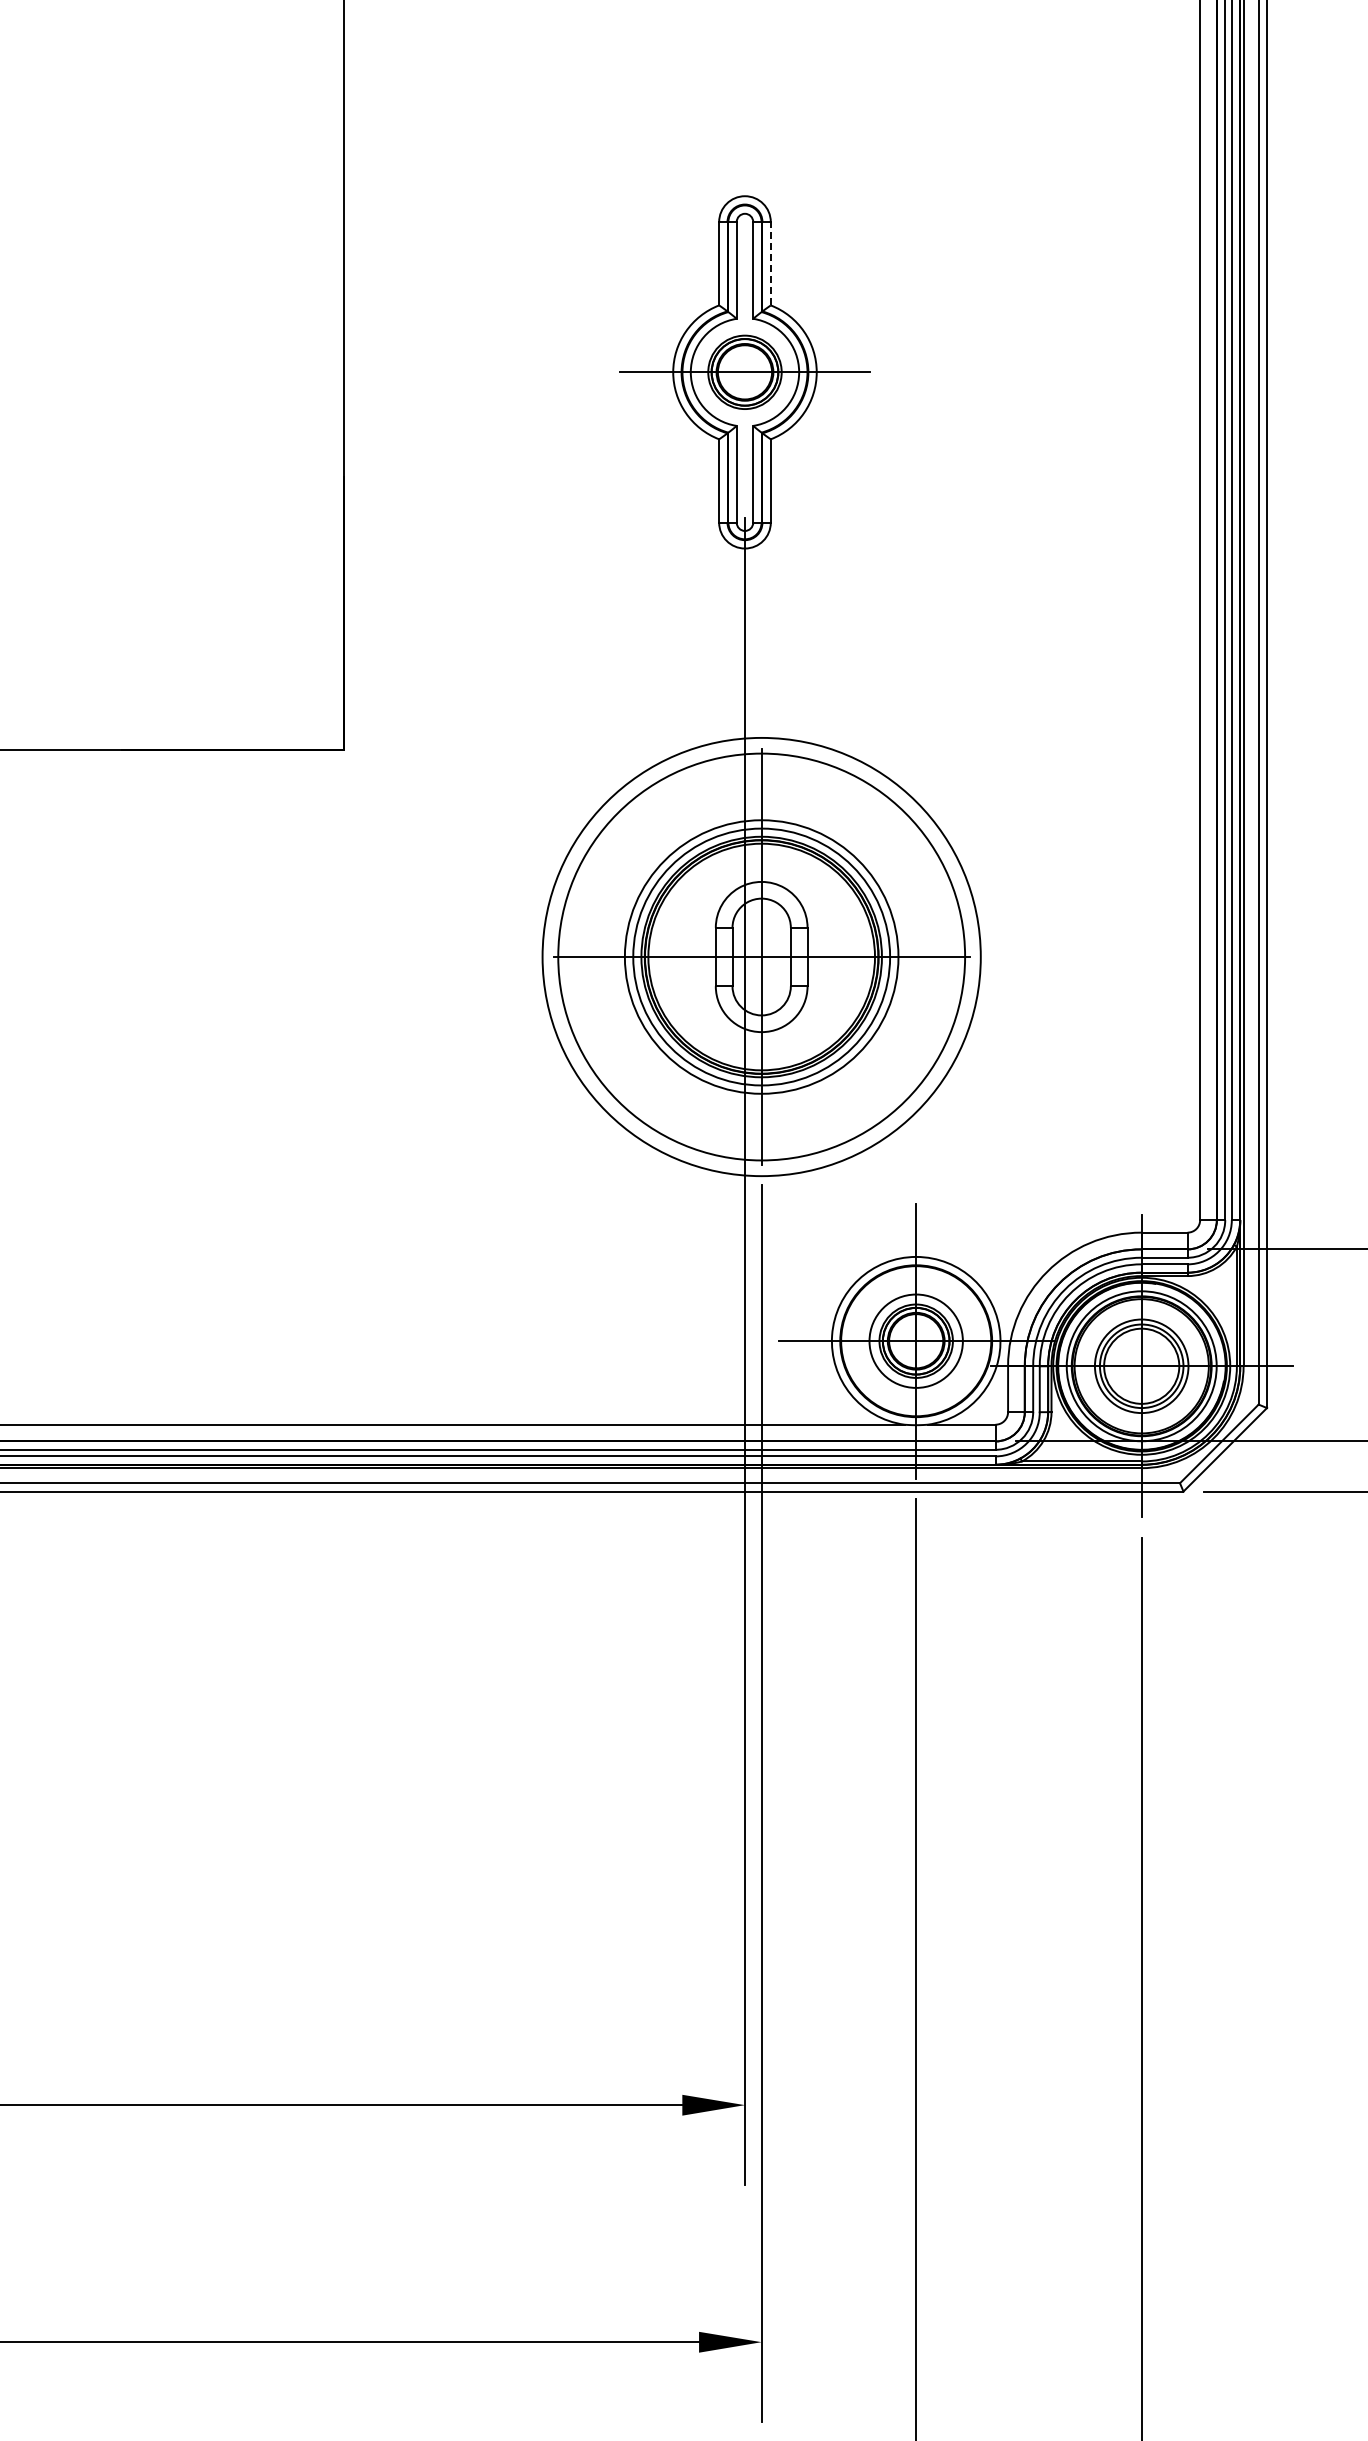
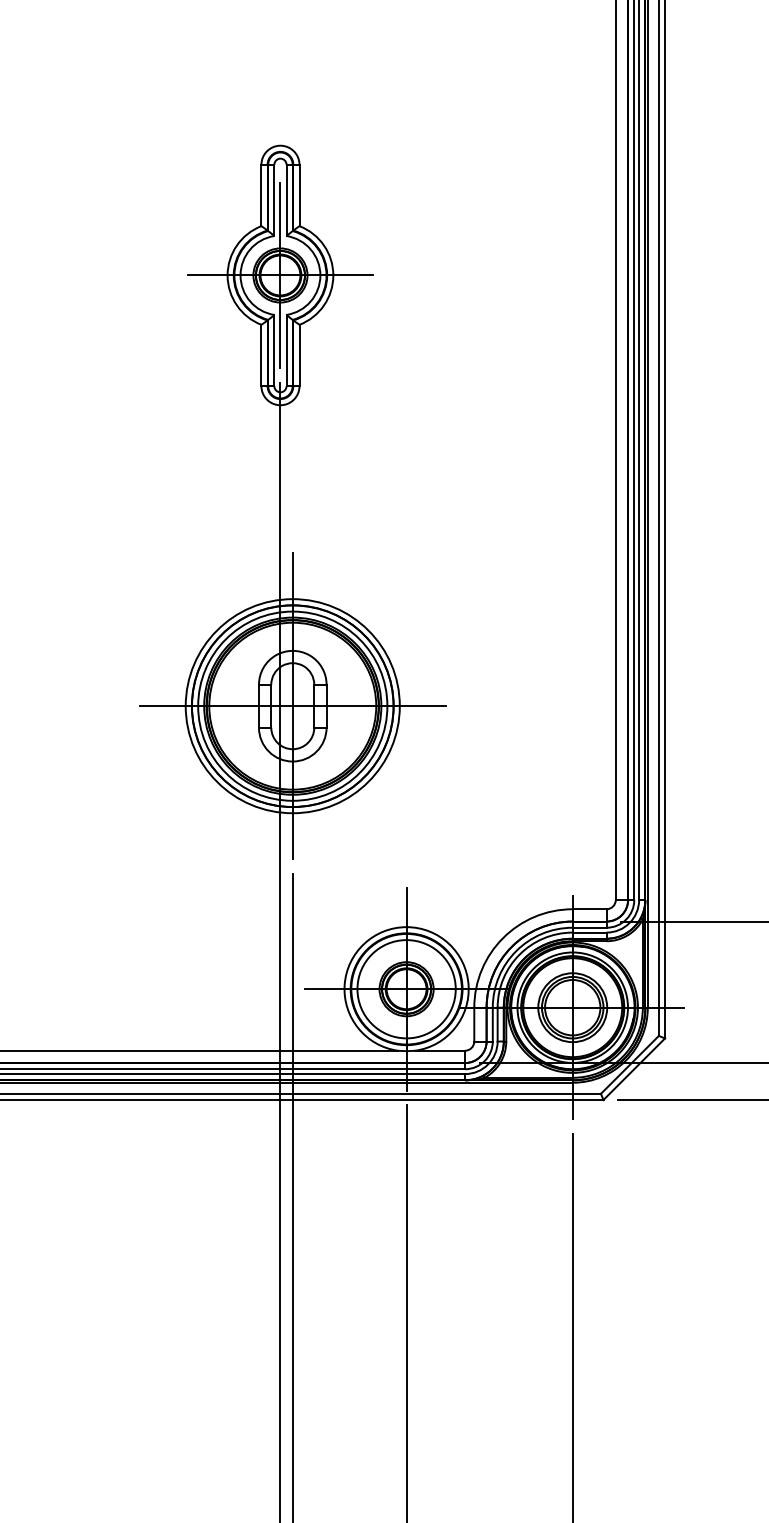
line: (770, 263) -> (299, 195), dashed -> solid
line: (744, 372) -> (280, 275), added
circle: (761, 956) -> (292, 705), size x0.62
circle: (761, 956) -> (292, 705), size x0.71
circle: (915, 1340) -> (406, 988), size x1.43

